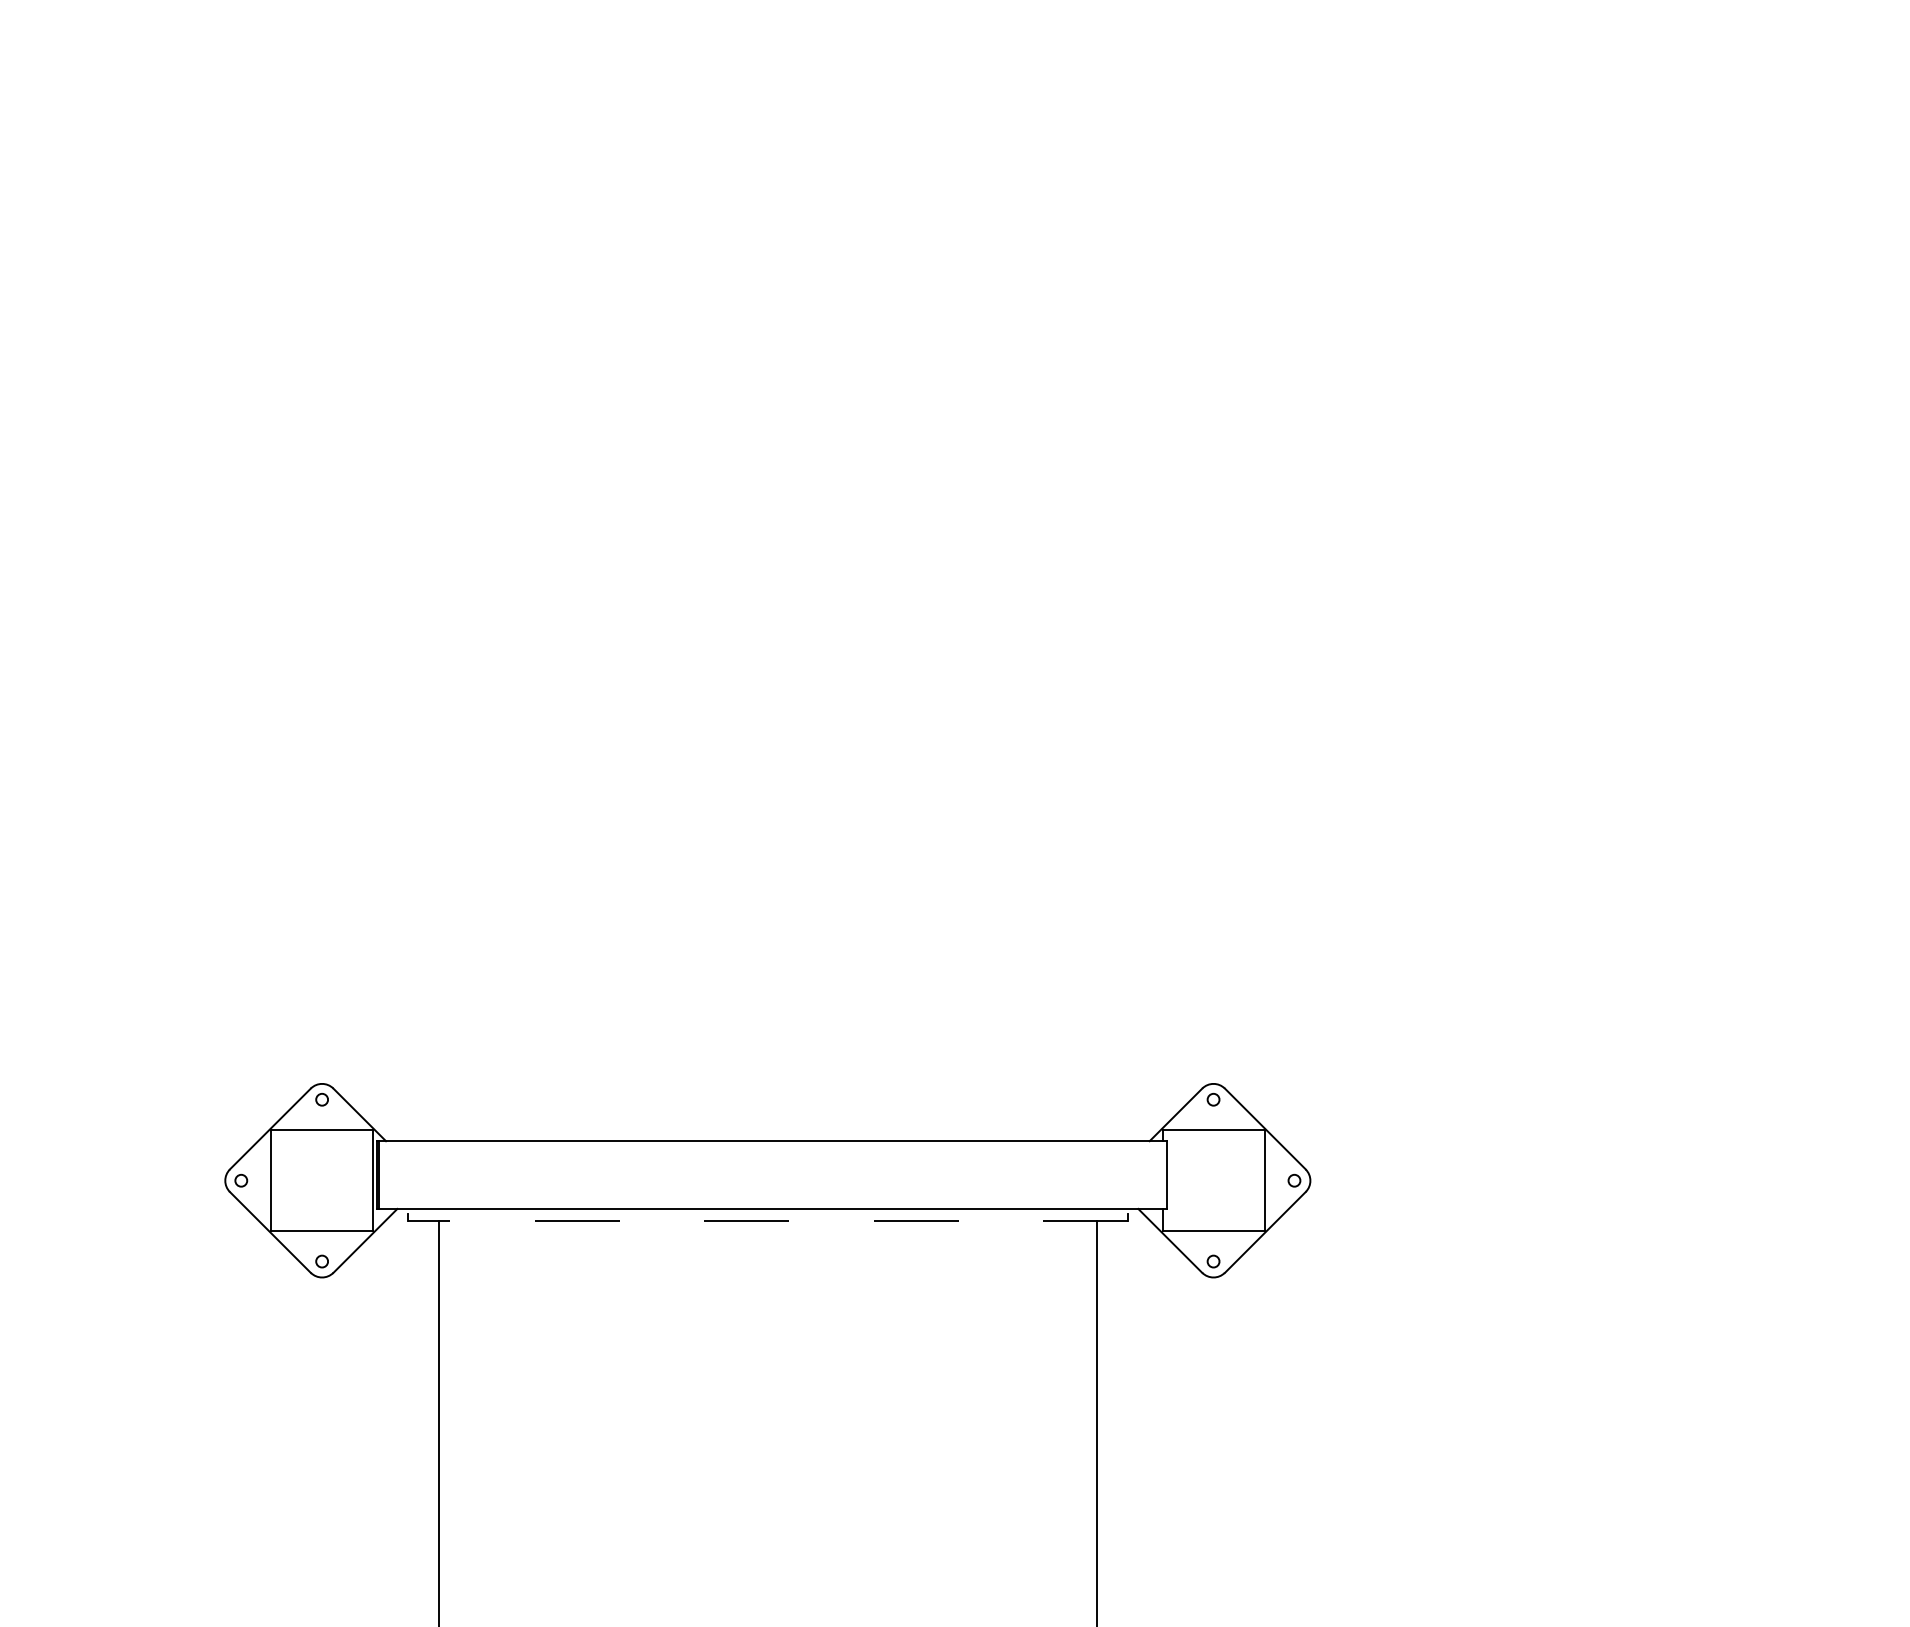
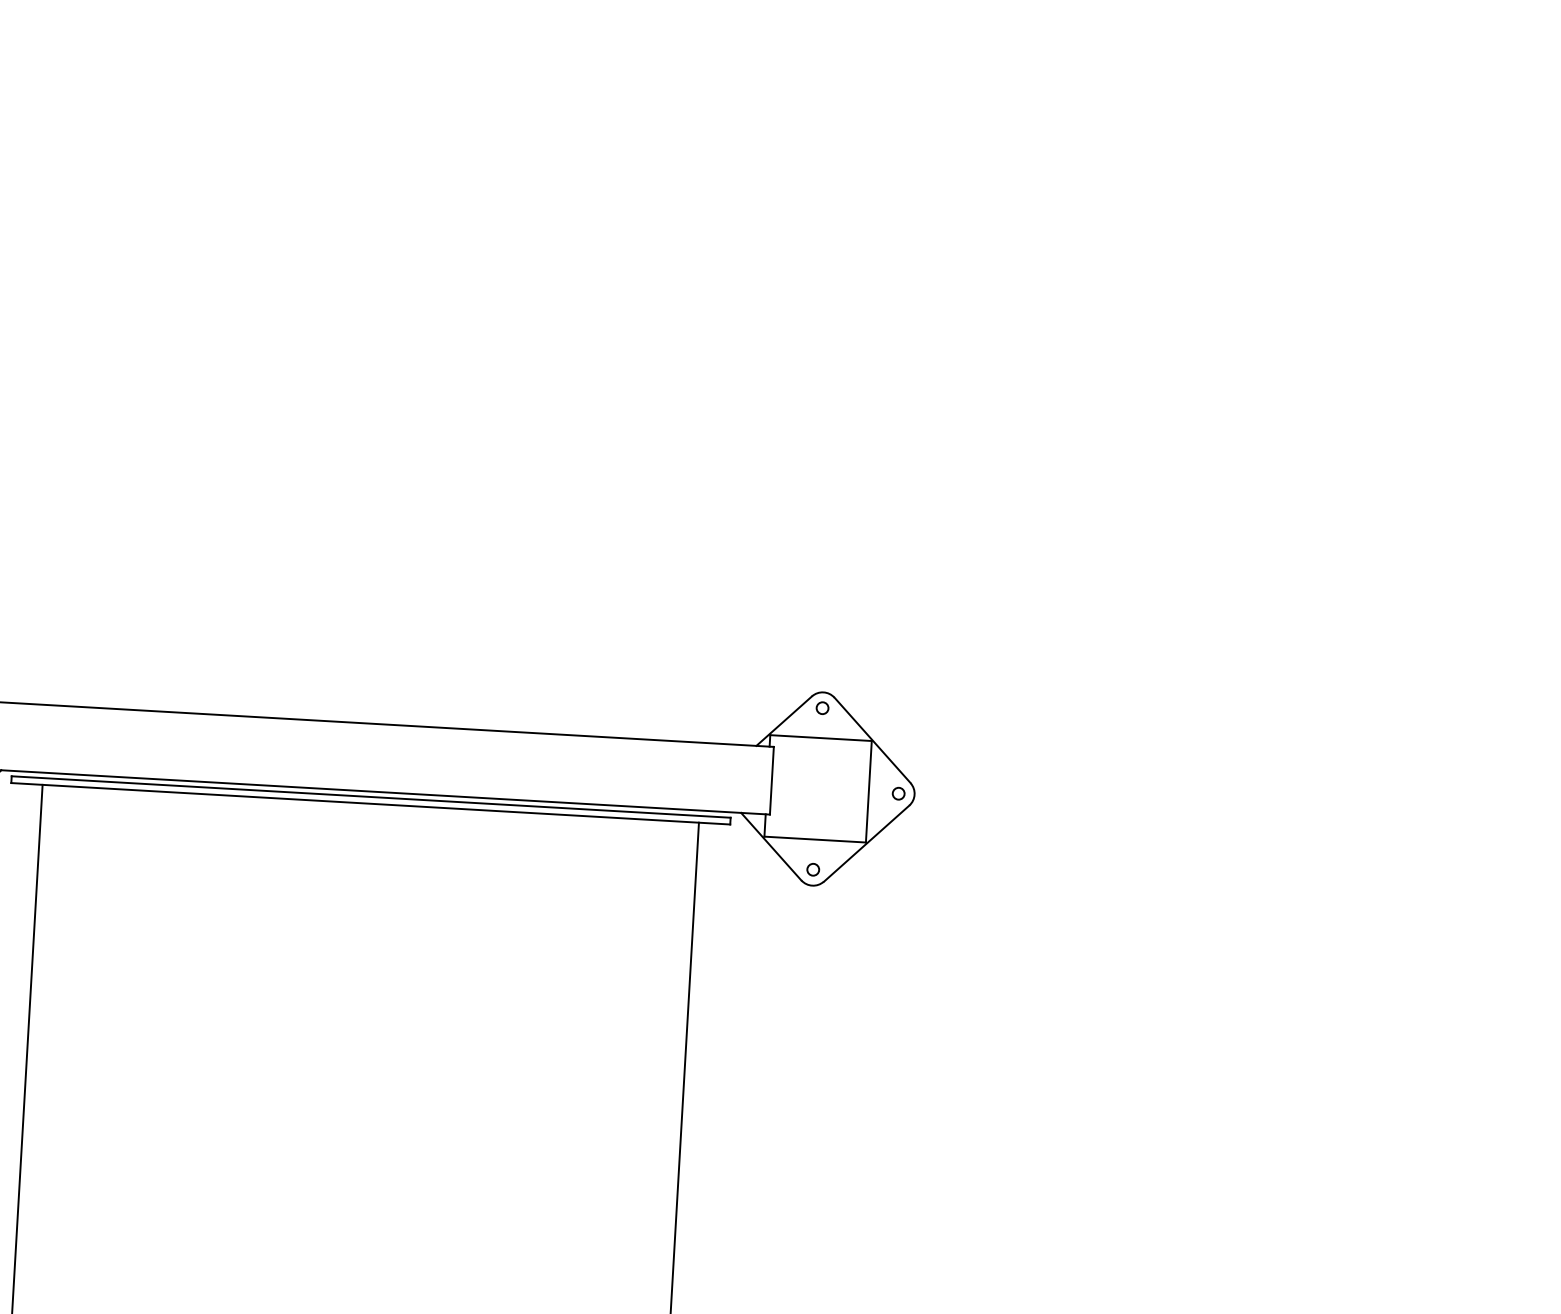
line: (767, 1214) -> (370, 797), added
line: (767, 1221) -> (370, 804), dashed -> solid

